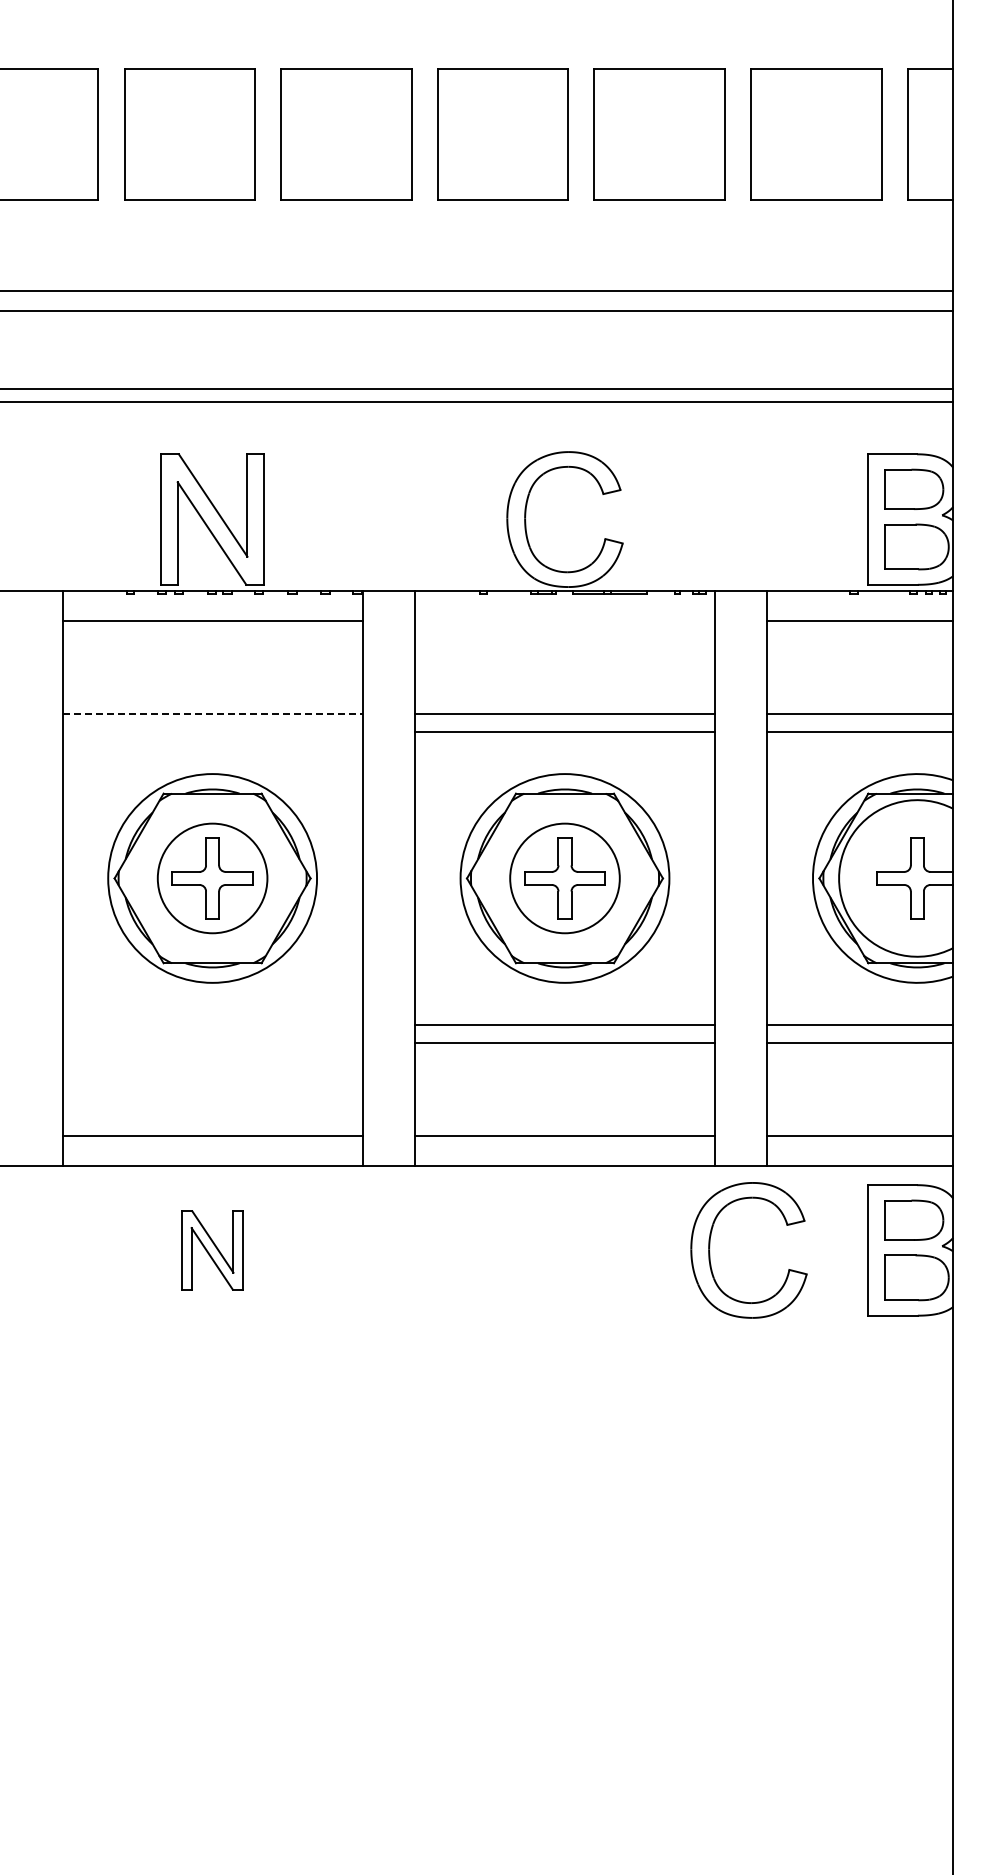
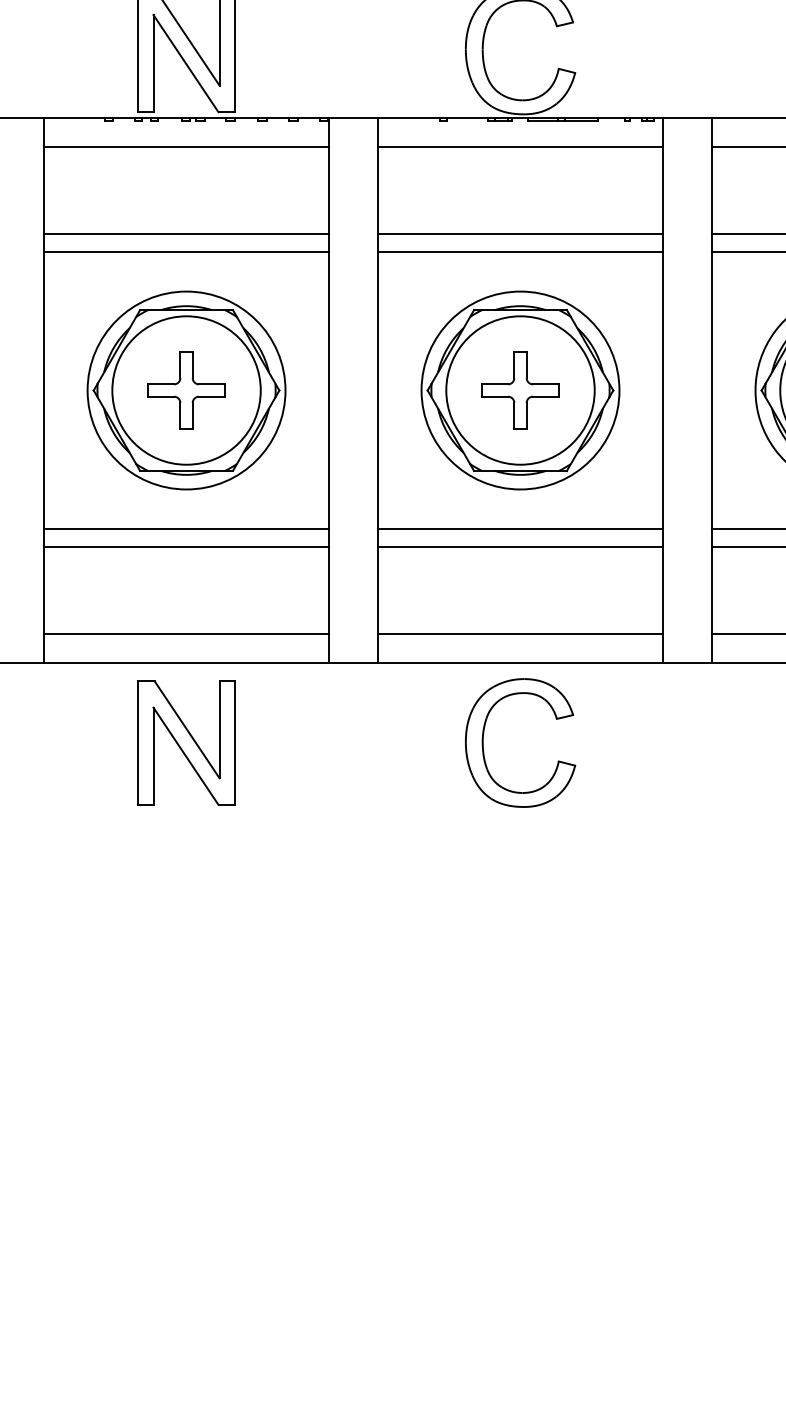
line: (564, 621) -> (520, 147), added
line: (213, 713) -> (187, 234), dashed -> solid
line: (212, 732) -> (186, 252), added
circle: (212, 878) -> (186, 390), size x1.43
circle: (564, 878) -> (520, 390), size x1.43
line: (212, 1024) -> (186, 528), added
line: (212, 1043) -> (186, 546), added
part: (212, 1250) -> (186, 743), size x1.67
part: (710, 1252) -> (484, 745), moved

